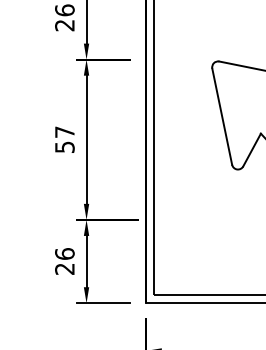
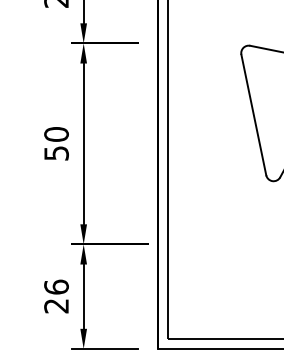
text: (64, 132) -> (56, 134), 57 -> 50

